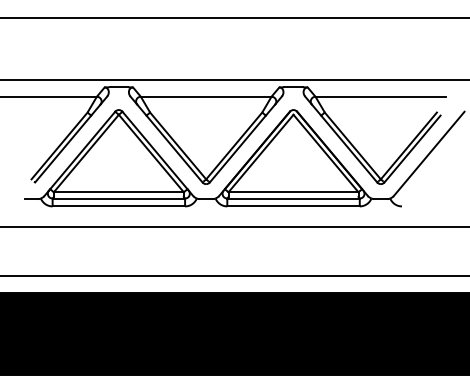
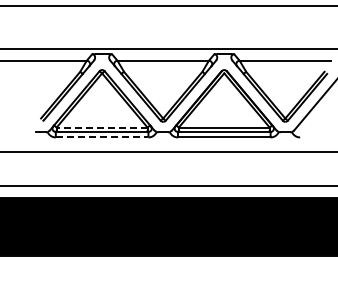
line: (117, 192) -> (101, 127), solid -> dashed
line: (119, 206) -> (102, 137), solid -> dashed

